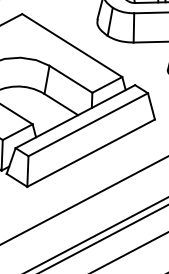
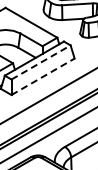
line: (89, 124) -> (41, 62), solid -> dashed
line: (91, 152) -> (43, 76), solid -> dashed

